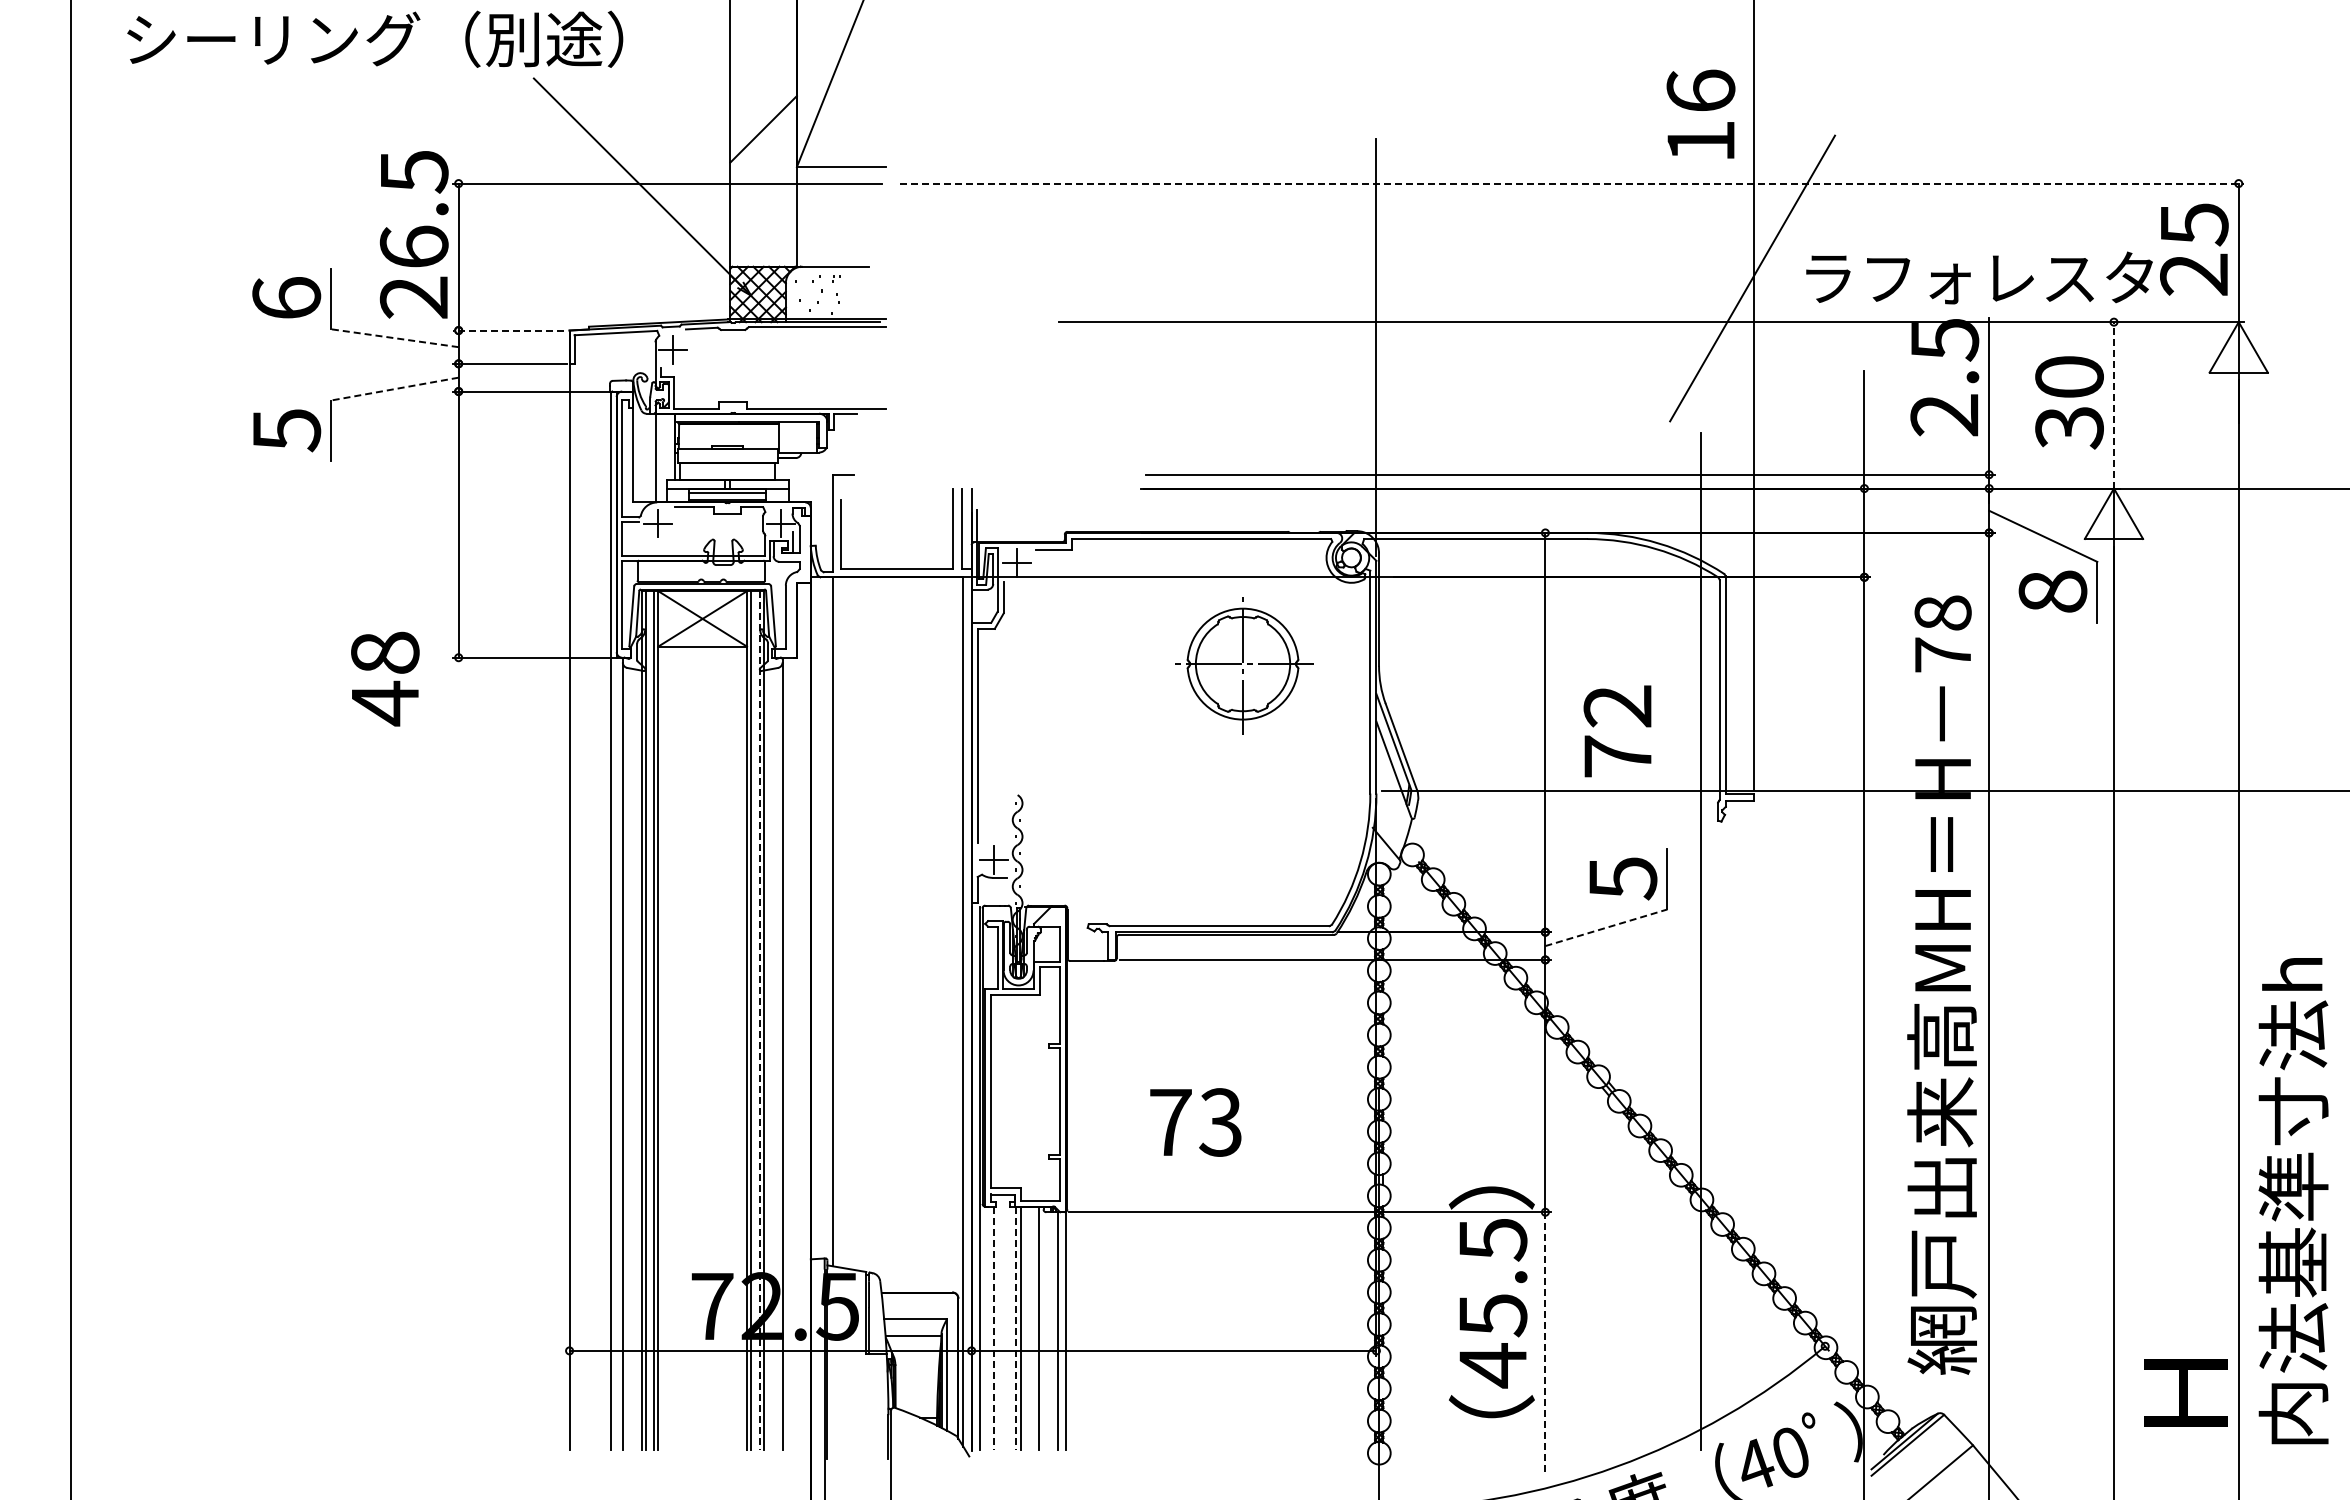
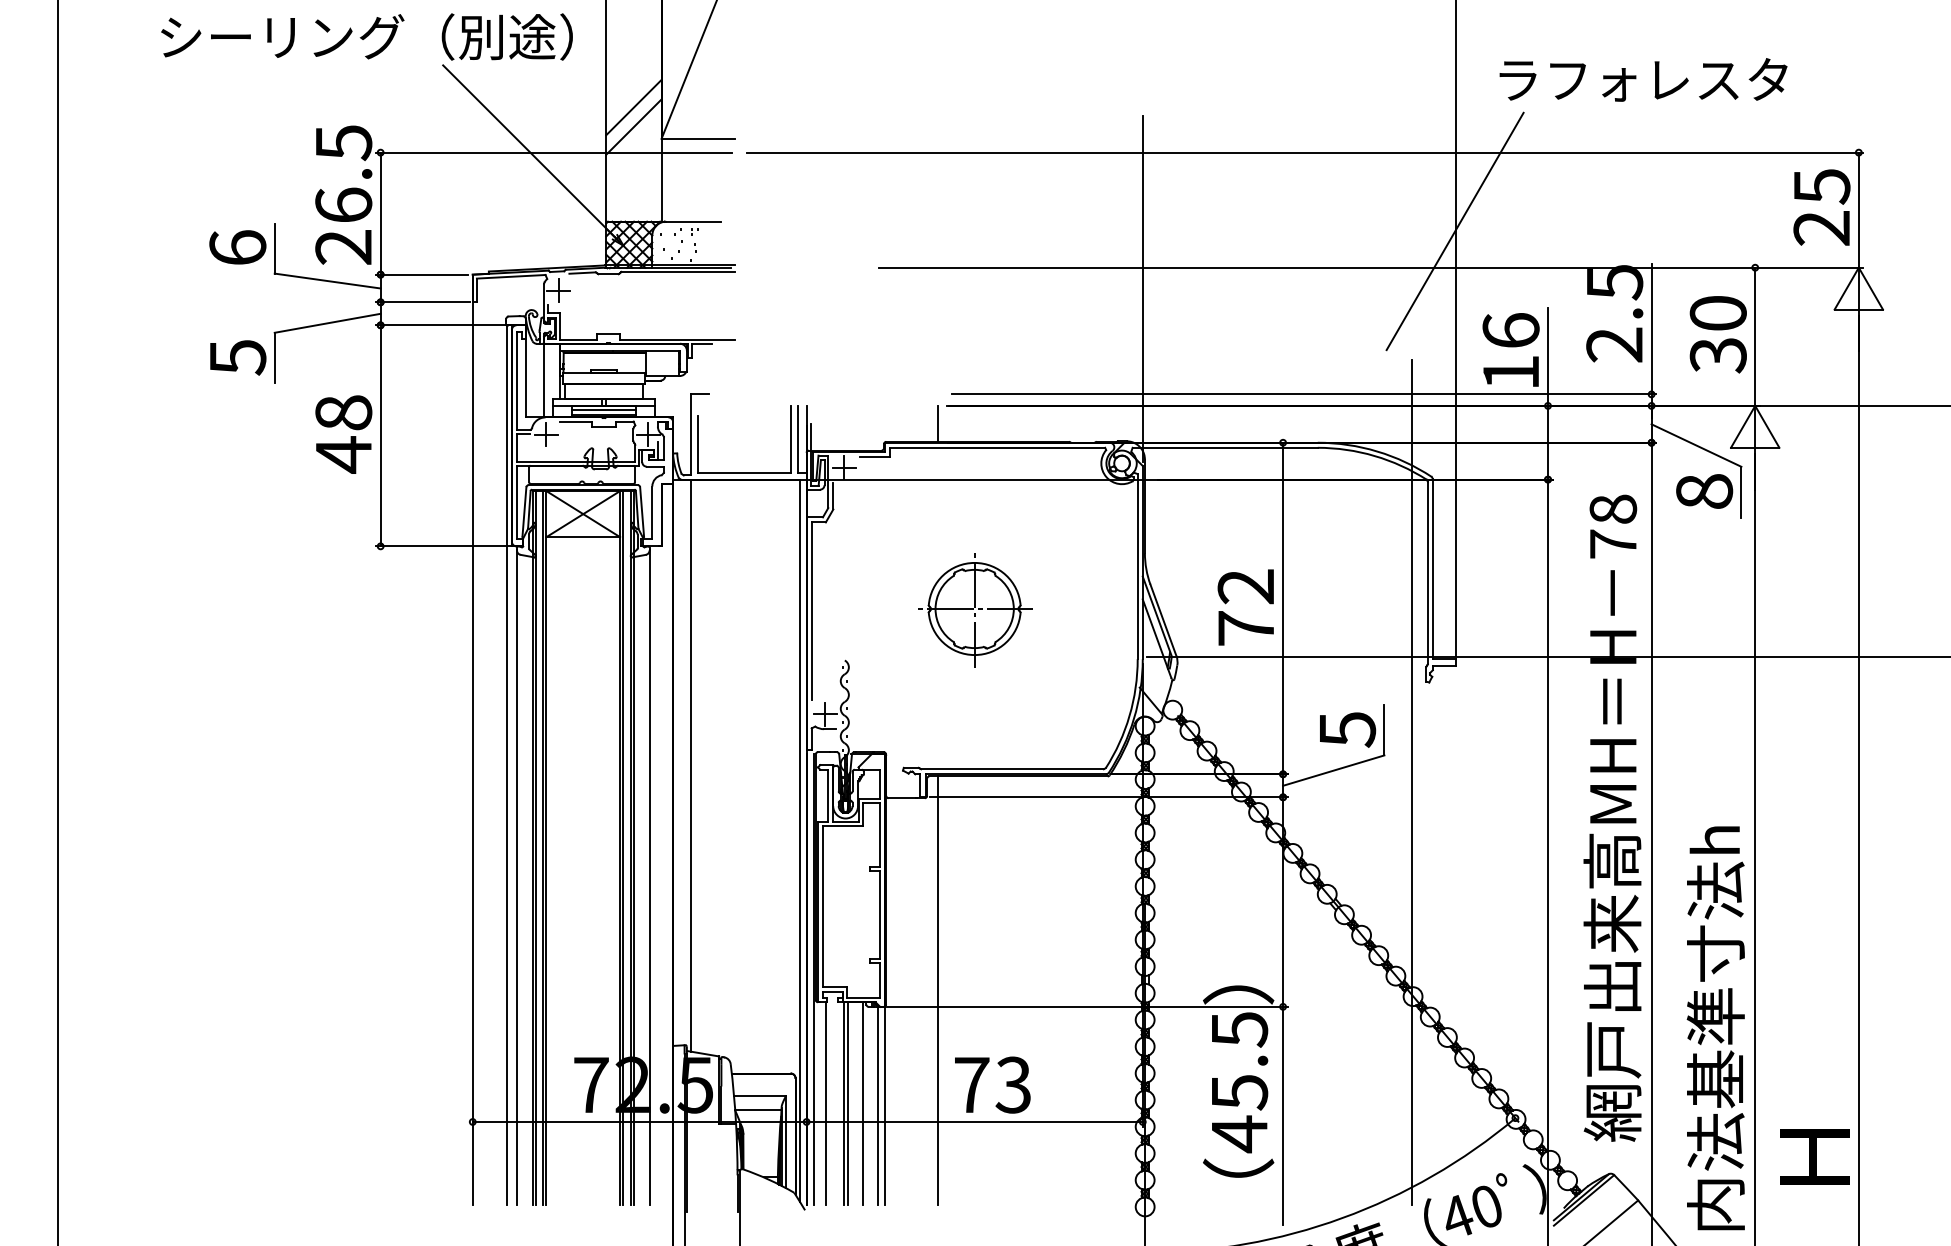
text: (375, 38) -> (367, 36), moved
text: (1700, 113) -> (1510, 349), moved
line: (763, 152) -> (633, 126), added
line: (1572, 183) -> (1305, 152), dashed -> solid
text: (1979, 277) -> (1643, 79), moved
line: (508, 330) -> (422, 274), dashed -> solid
line: (394, 338) -> (327, 281), dashed -> solid
line: (394, 389) -> (327, 323), dashed -> solid
line: (2113, 404) -> (1754, 336), dashed -> solid
line: (1129, 509) -> (937, 423), added
part: (1244, 665) -> (975, 610), moved
text: (385, 678) -> (343, 434), moved
text: (1617, 731) -> (1245, 607), moved
line: (1606, 927) -> (1333, 770), dashed -> solid
line: (759, 1020) -> (630, 847), dashed -> solid
text: (1195, 1122) -> (992, 1085), moved
line: (1129, 1192) -> (937, 990), added
text: (2293, 1201) -> (1715, 1028), moved
line: (994, 1328) -> (825, 1103), dashed -> solid
line: (1016, 1328) -> (843, 1103), dashed -> solid
line: (1545, 1344) -> (1283, 1116), dashed -> solid

